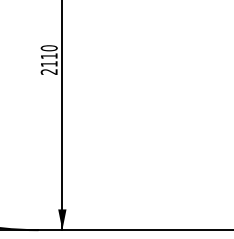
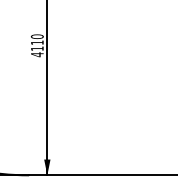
text: (48, 71) -> (36, 54), 2110 -> 4110

